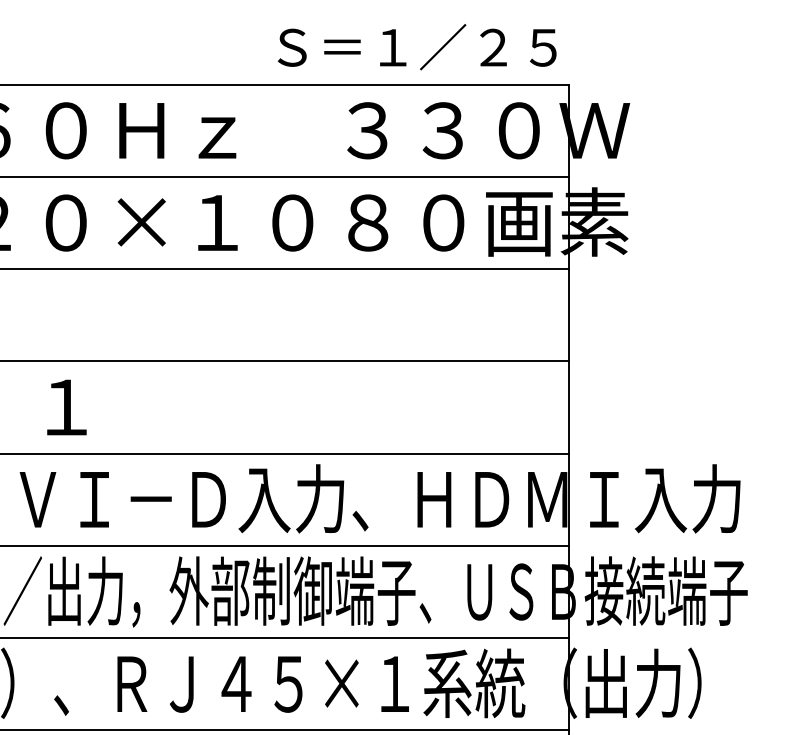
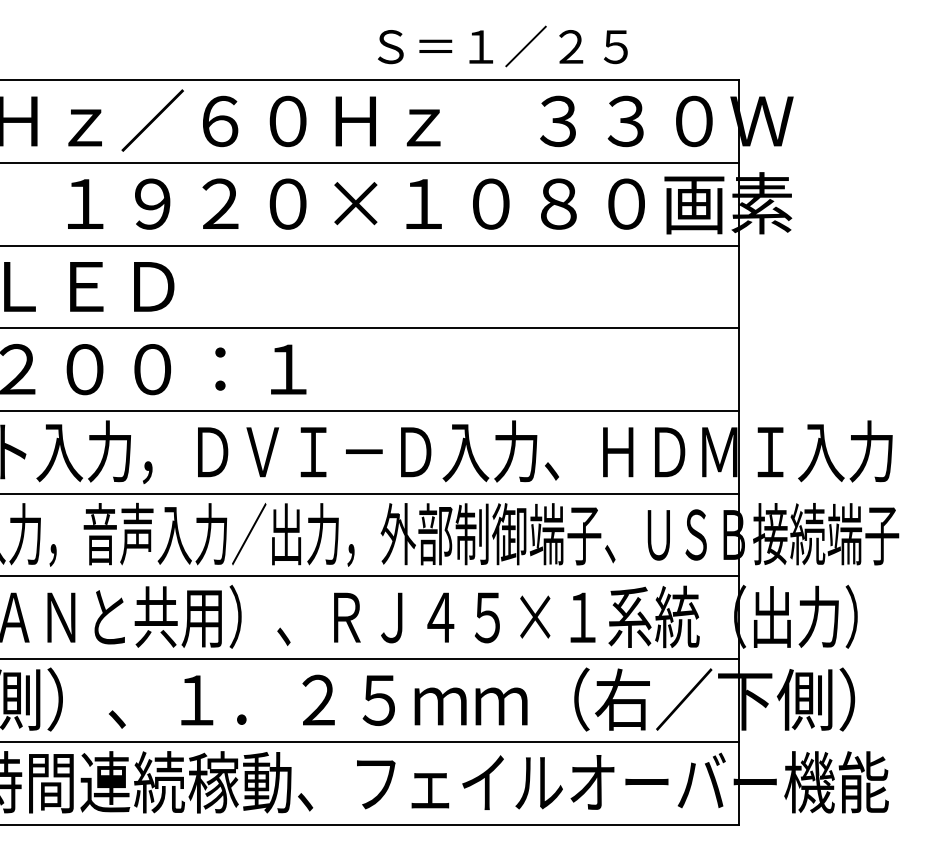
text: (416, 47) -> (502, 46), moved

